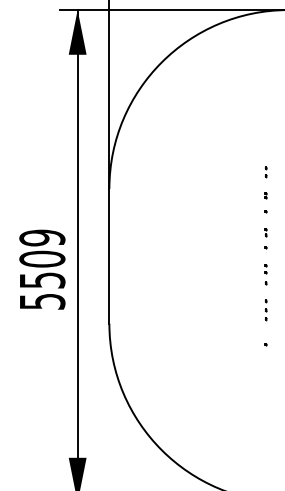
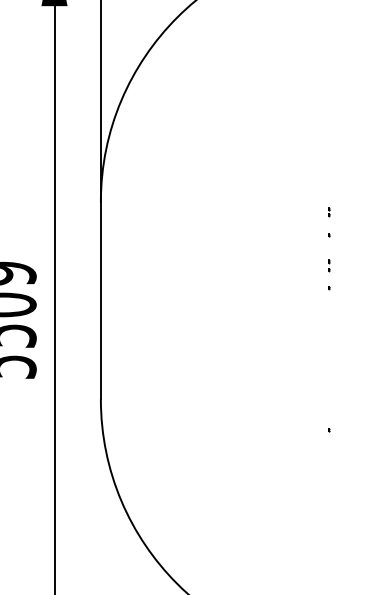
part: (265, 172) -> (329, 178), removed
part: (265, 274) -> (329, 327), removed
part: (265, 310) -> (329, 379), removed

